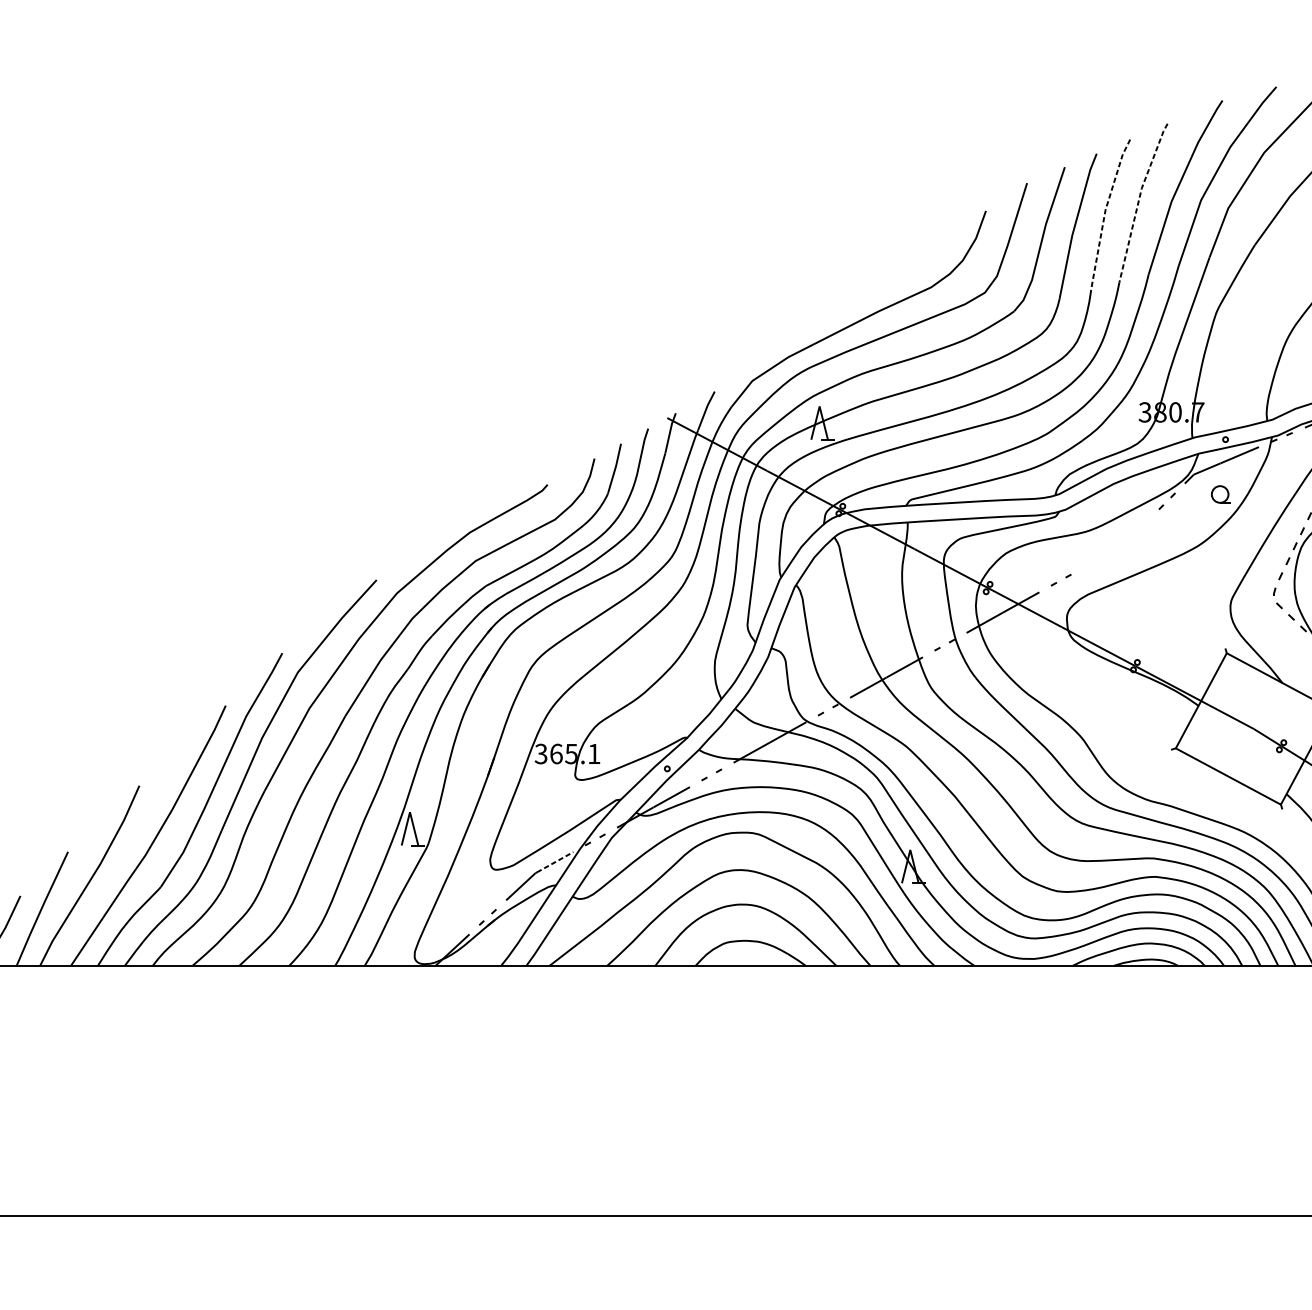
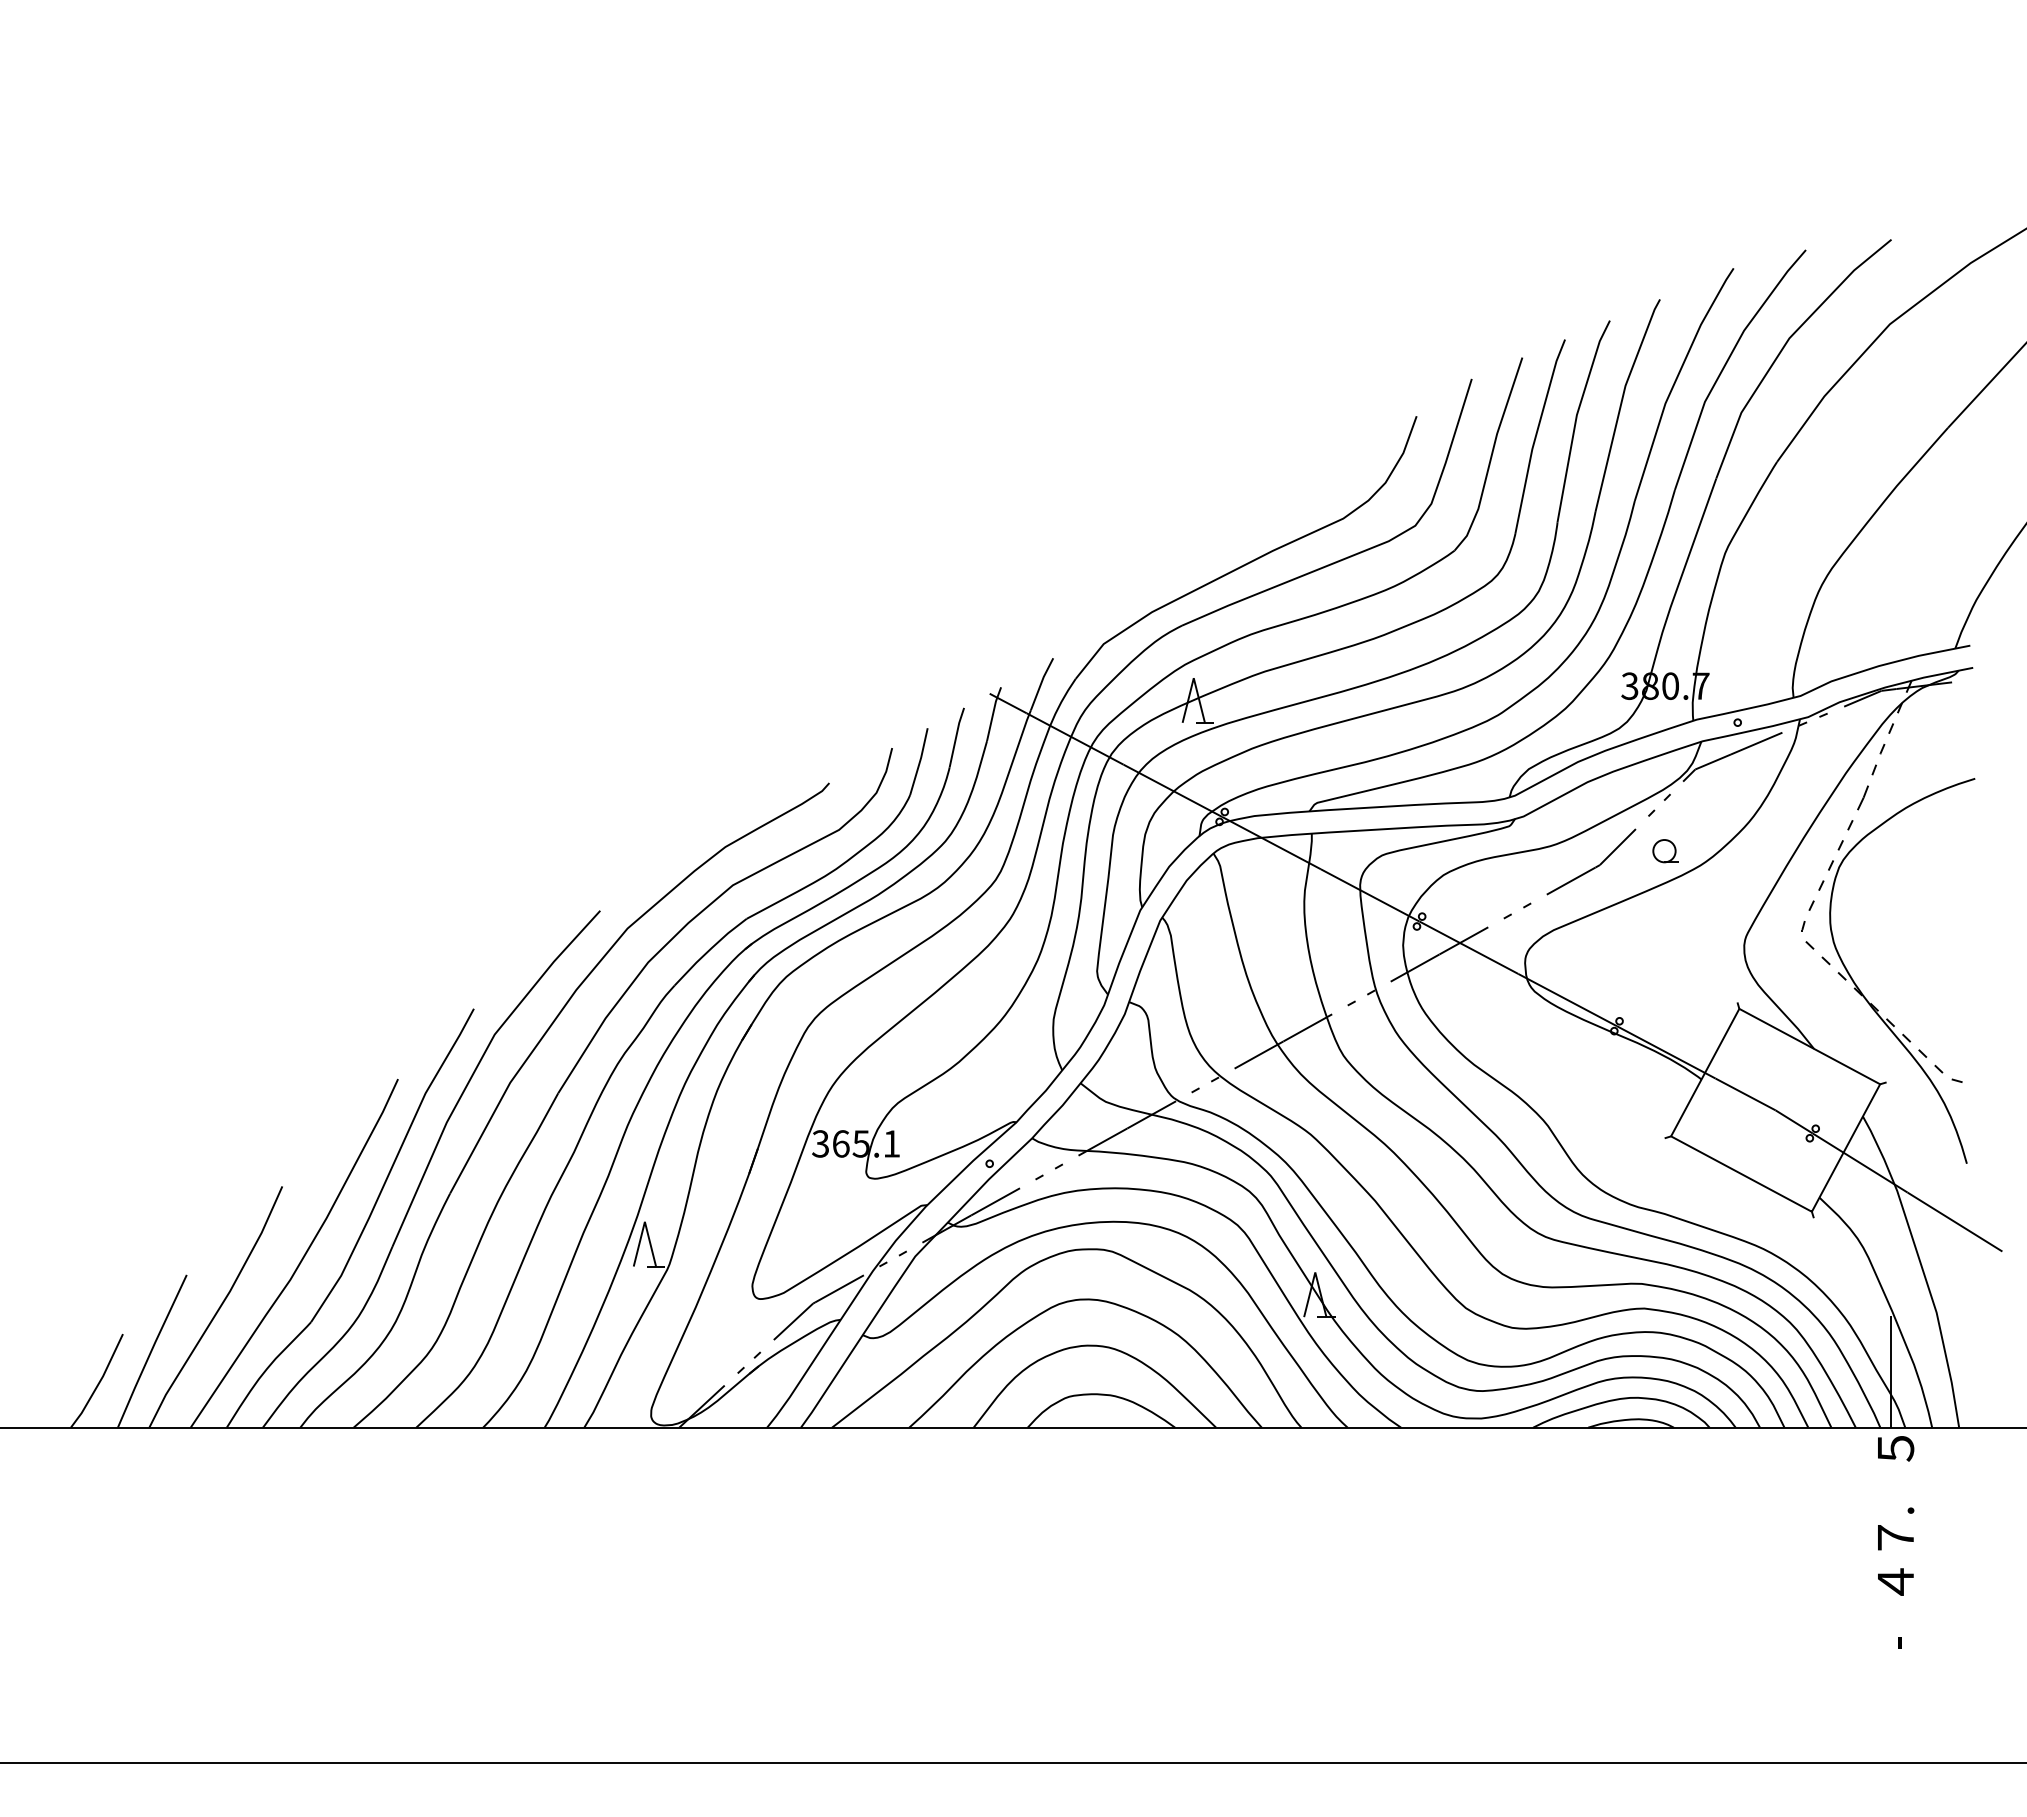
line: (1138, 200) -> (1621, 402), dashed -> solid
line: (1105, 212) -> (1576, 418), dashed -> solid
part: (1220, 494) -> (1665, 851), moved
part: (1117, 547) -> (1593, 867), added
line: (555, 861) -> (839, 1288), dashed -> solid

